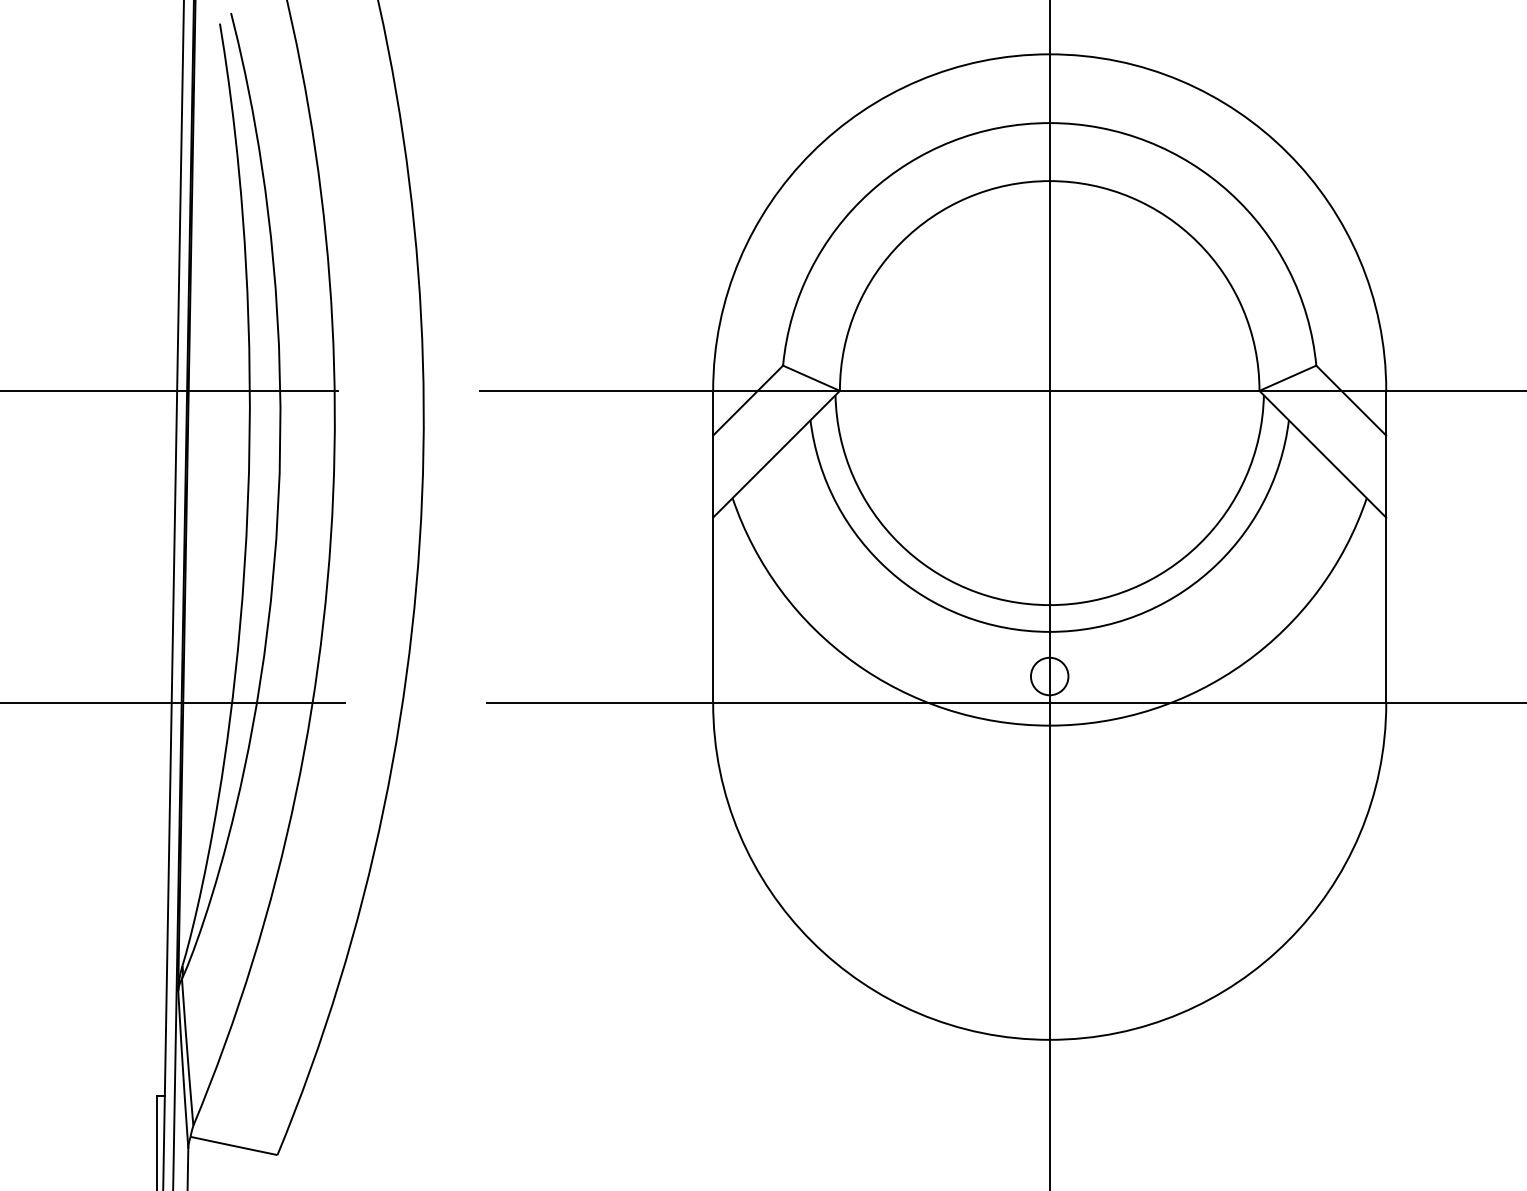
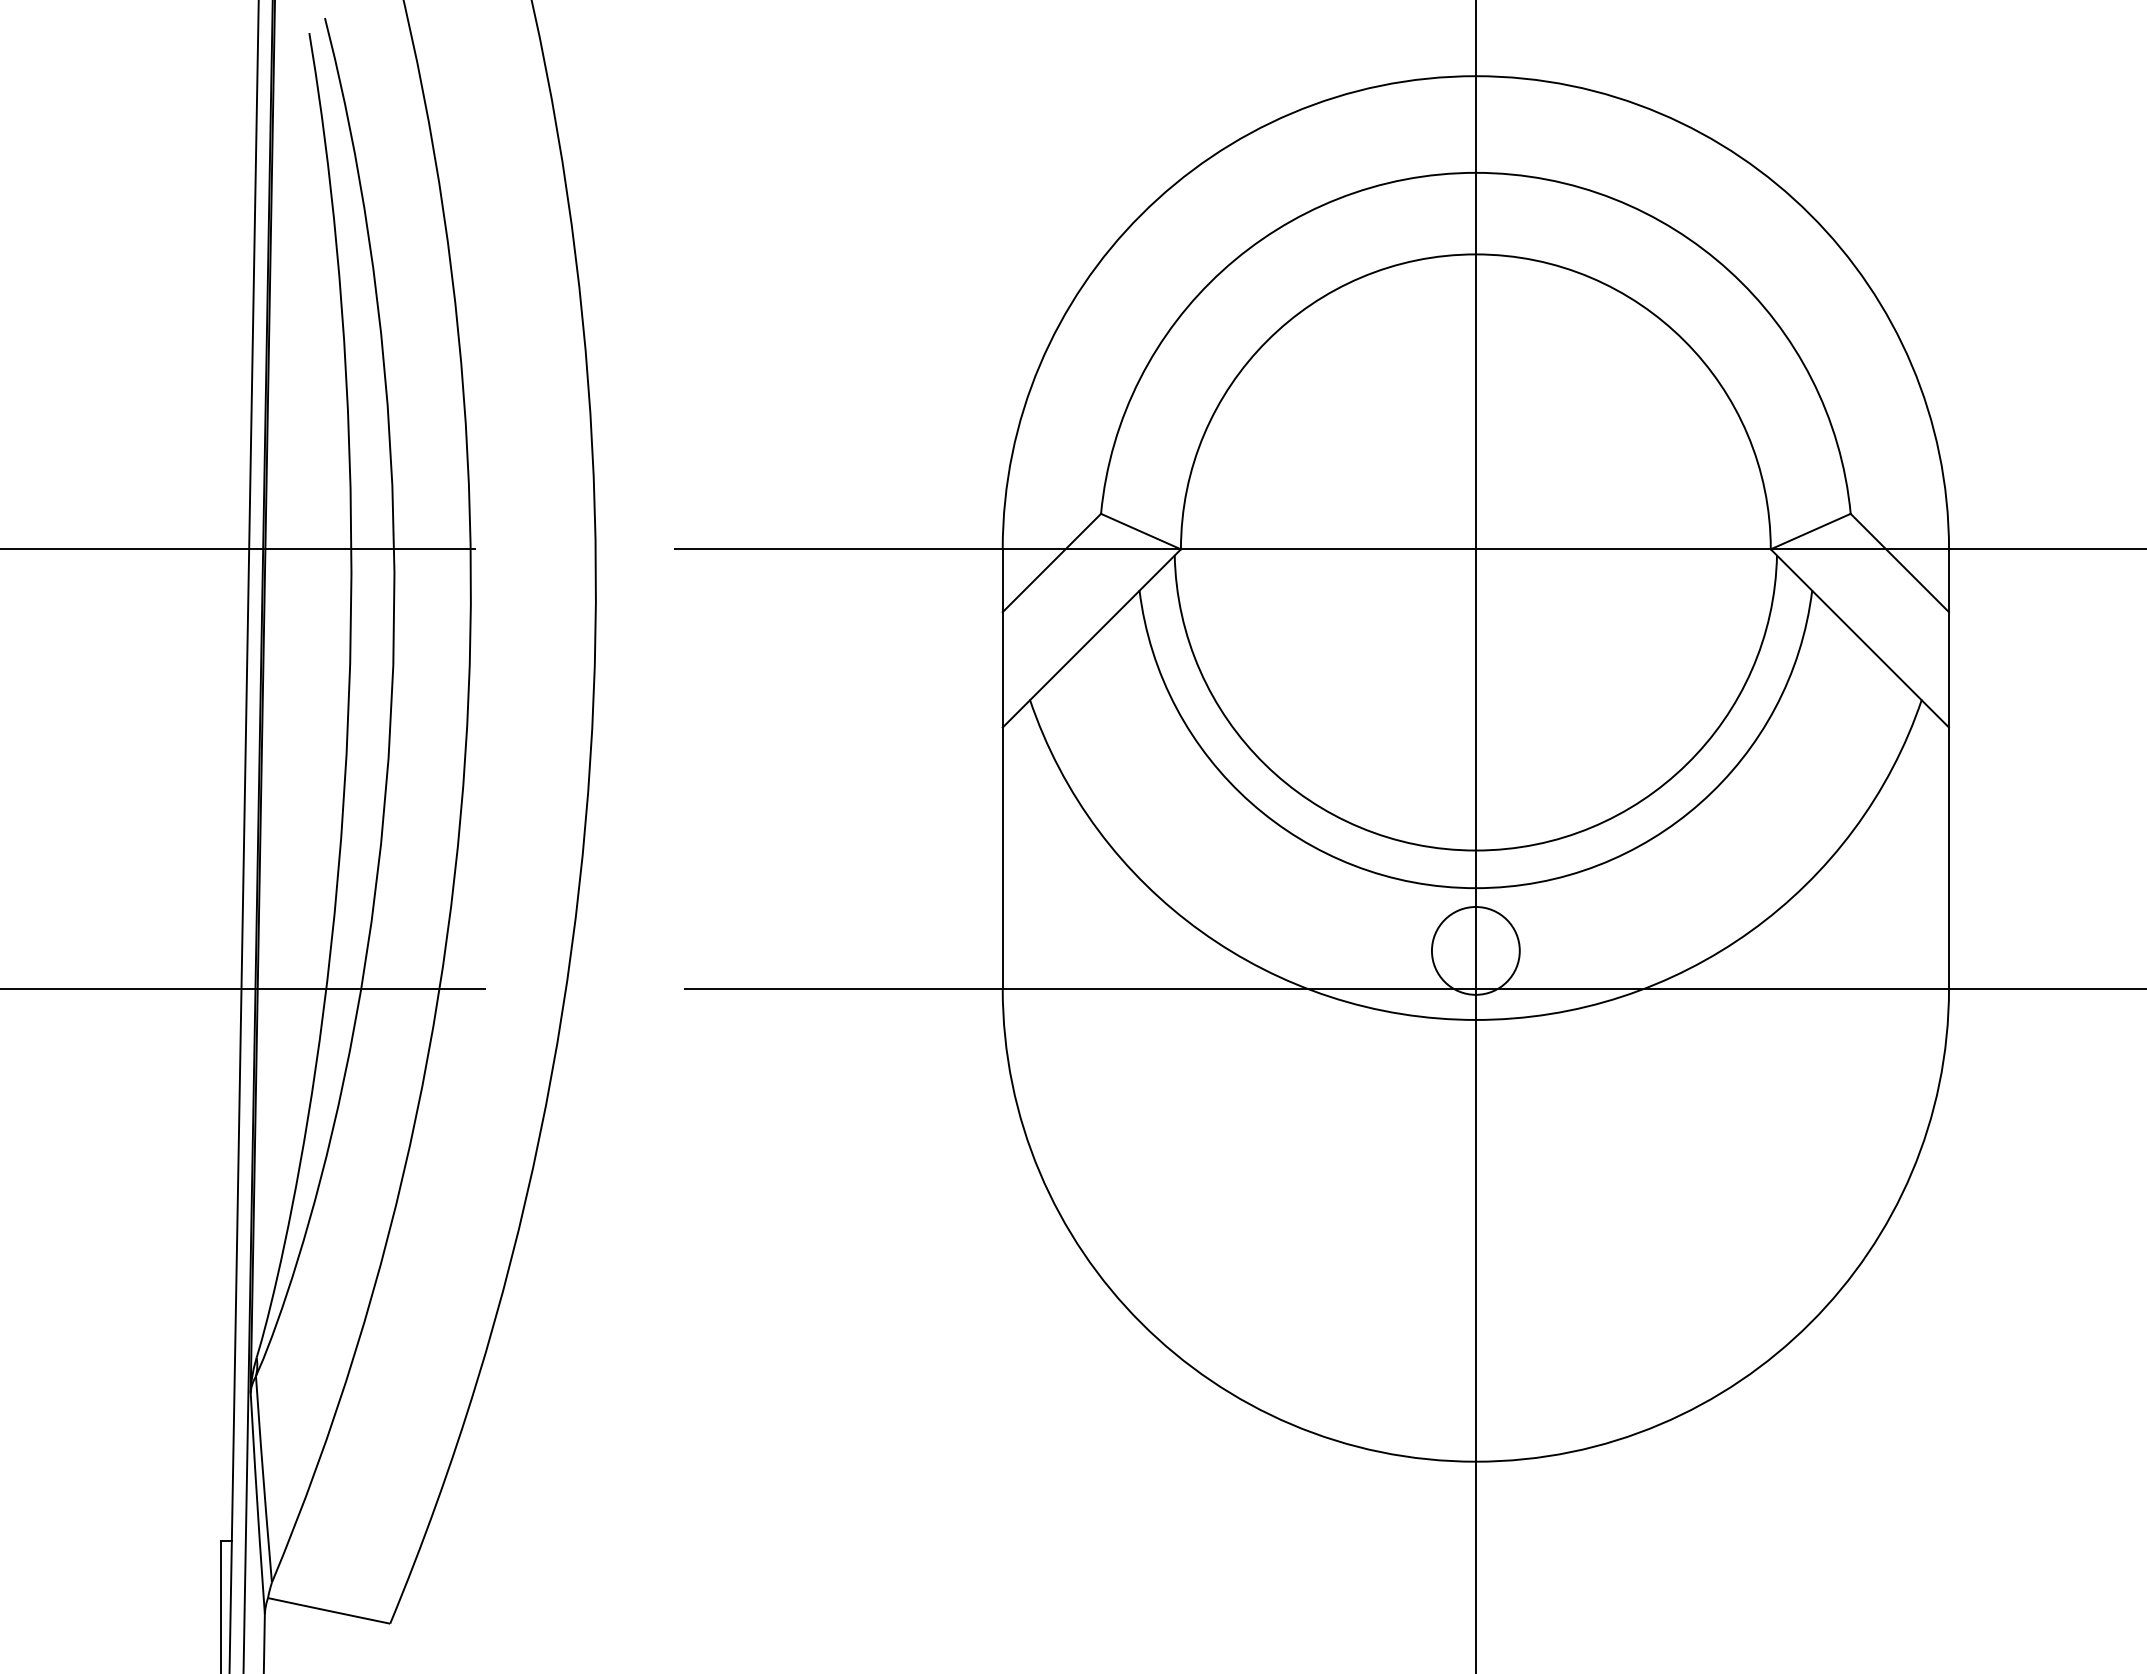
circle: (1049, 676) -> (1475, 950), size x1.67

